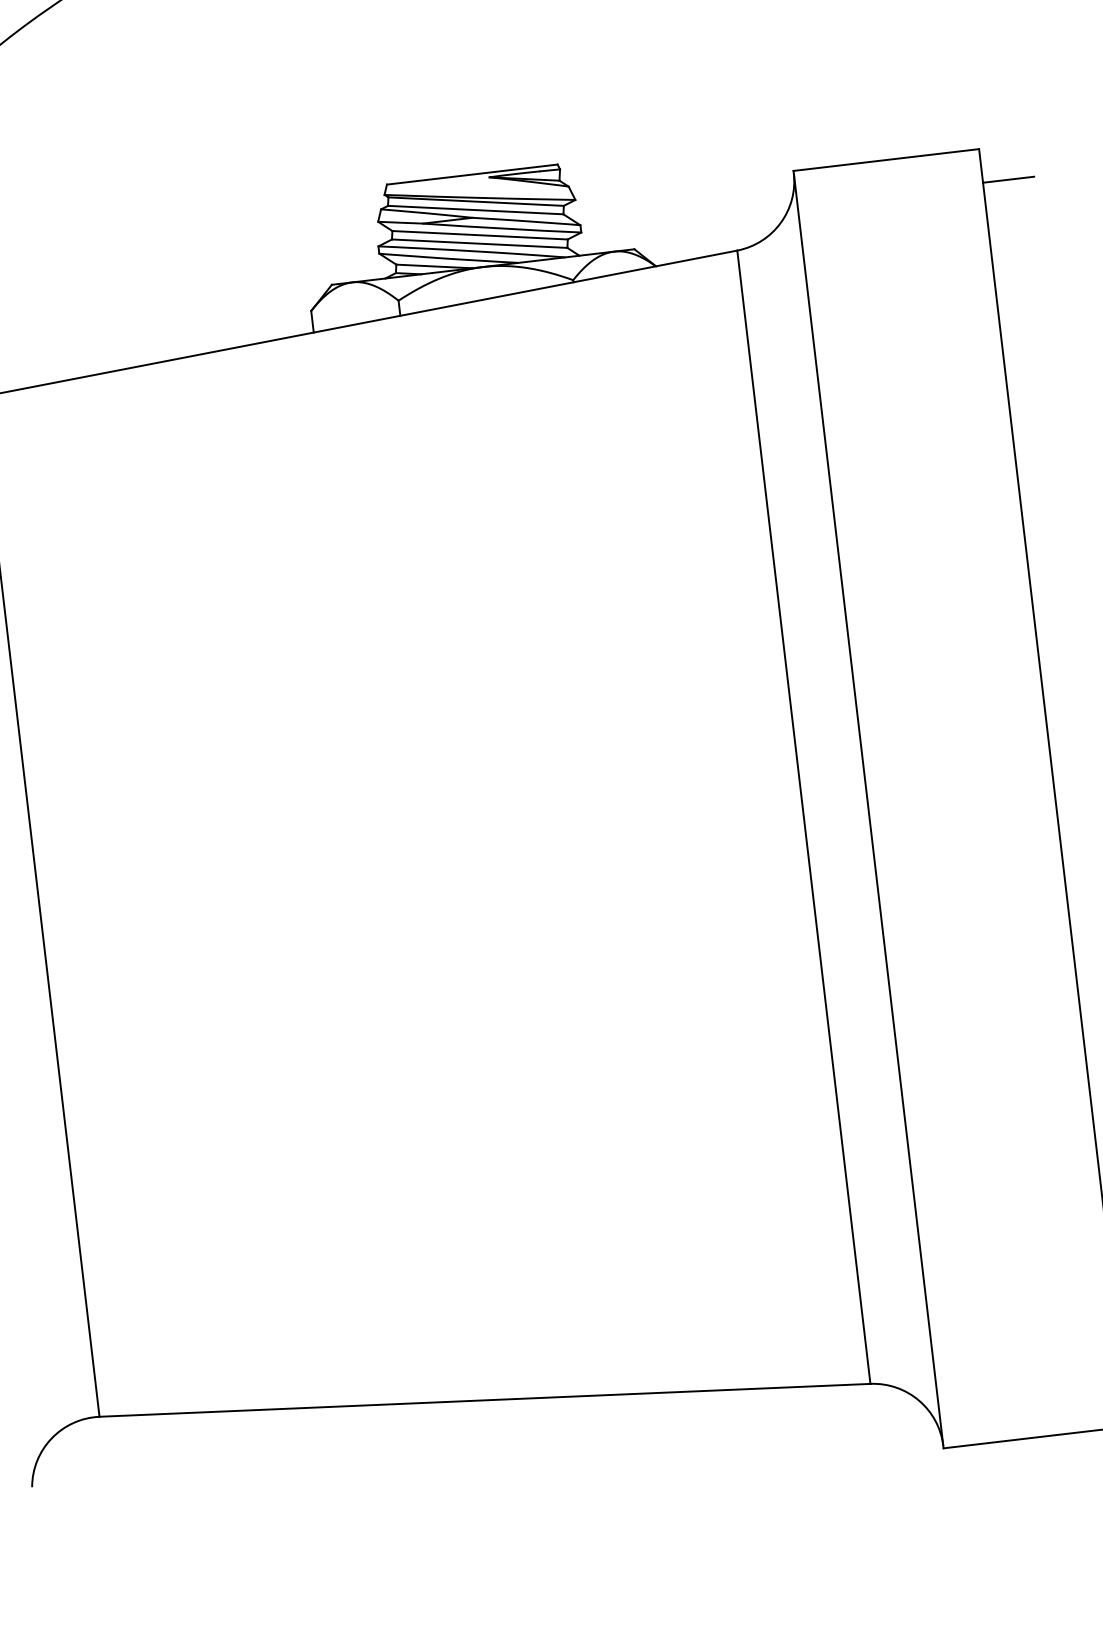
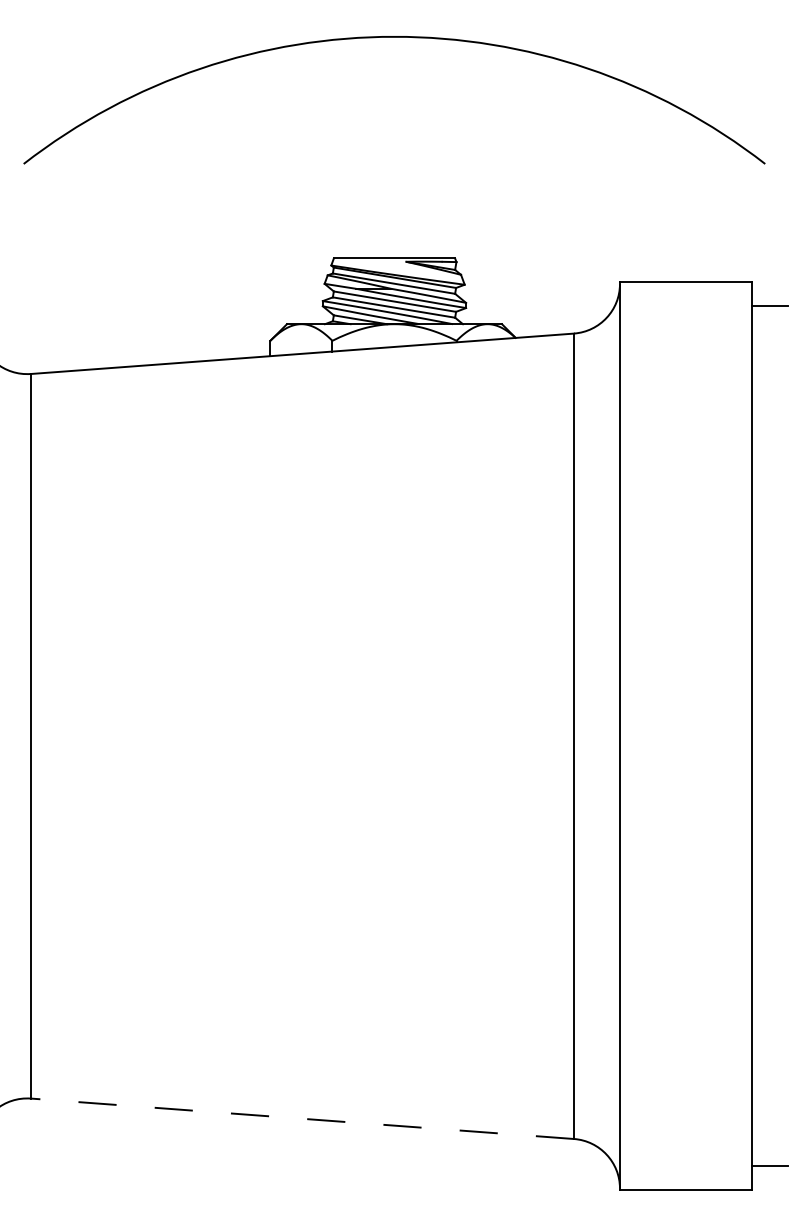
line: (483, 1400) -> (301, 1118), solid -> dashed

